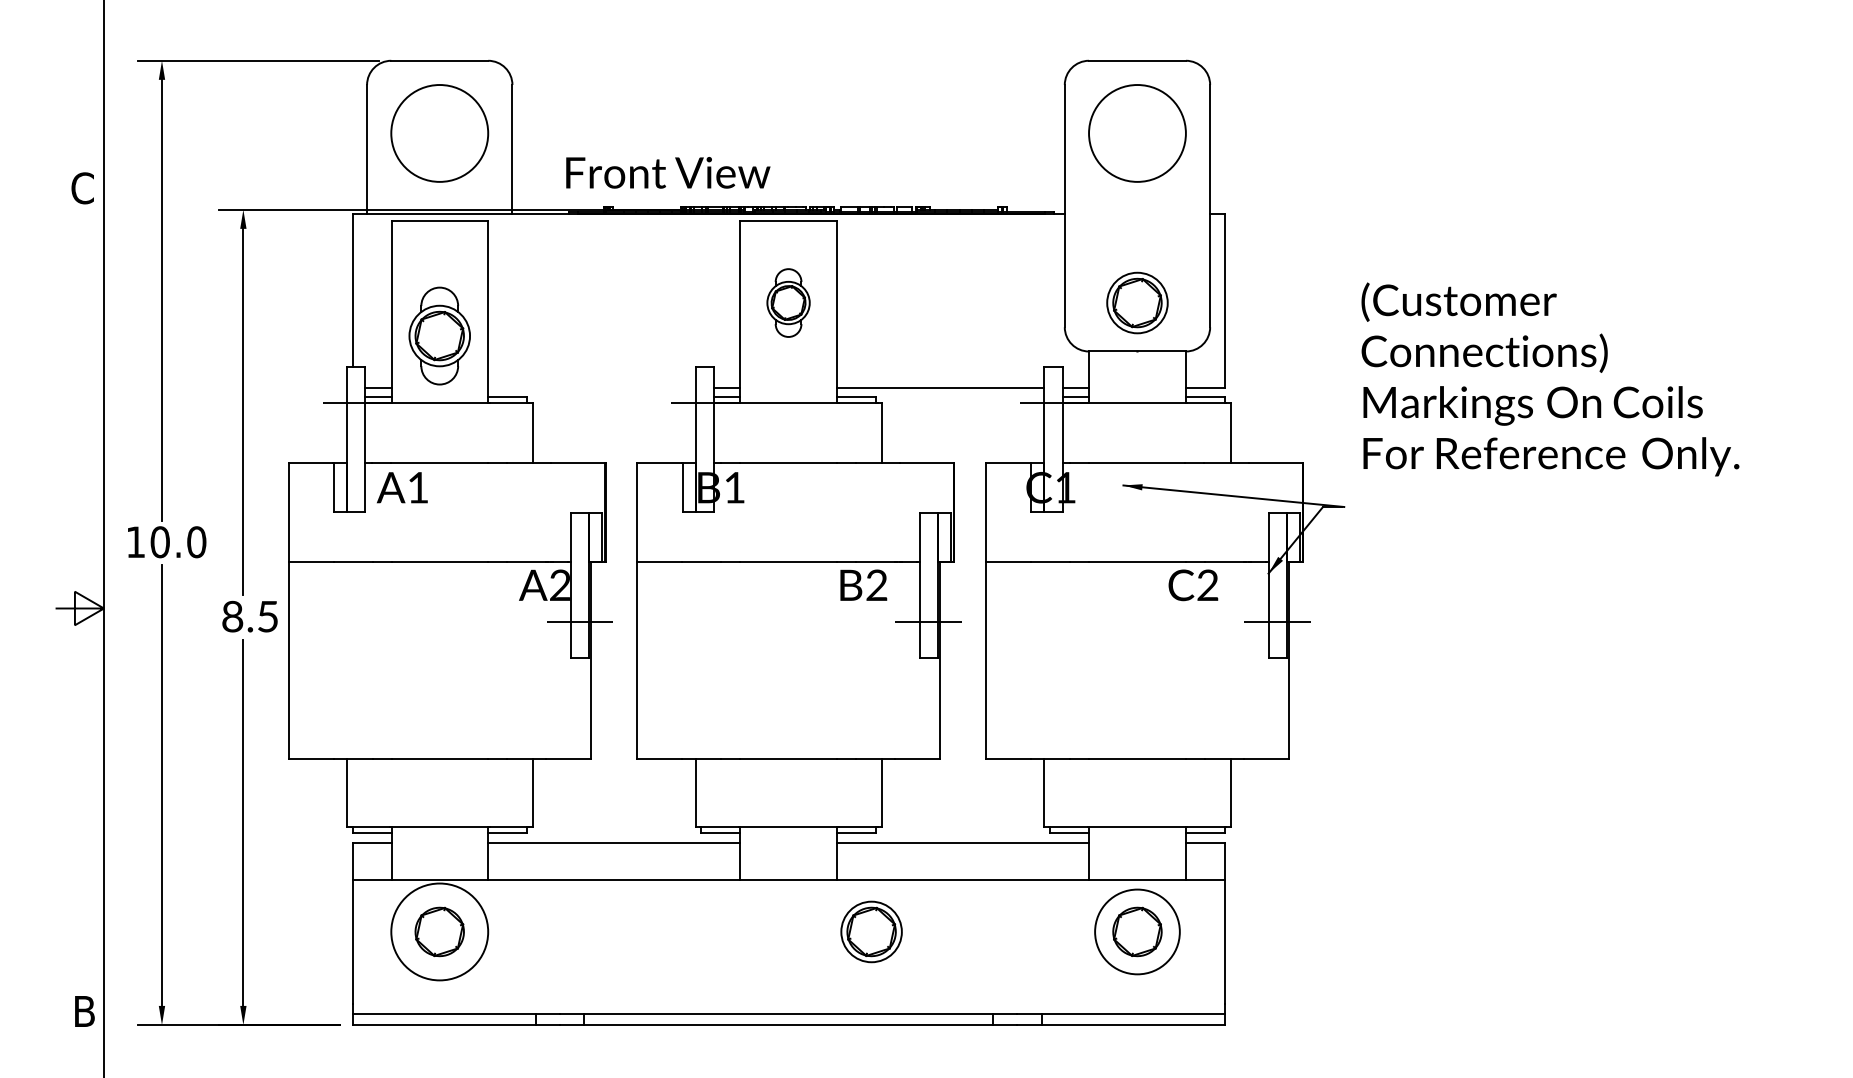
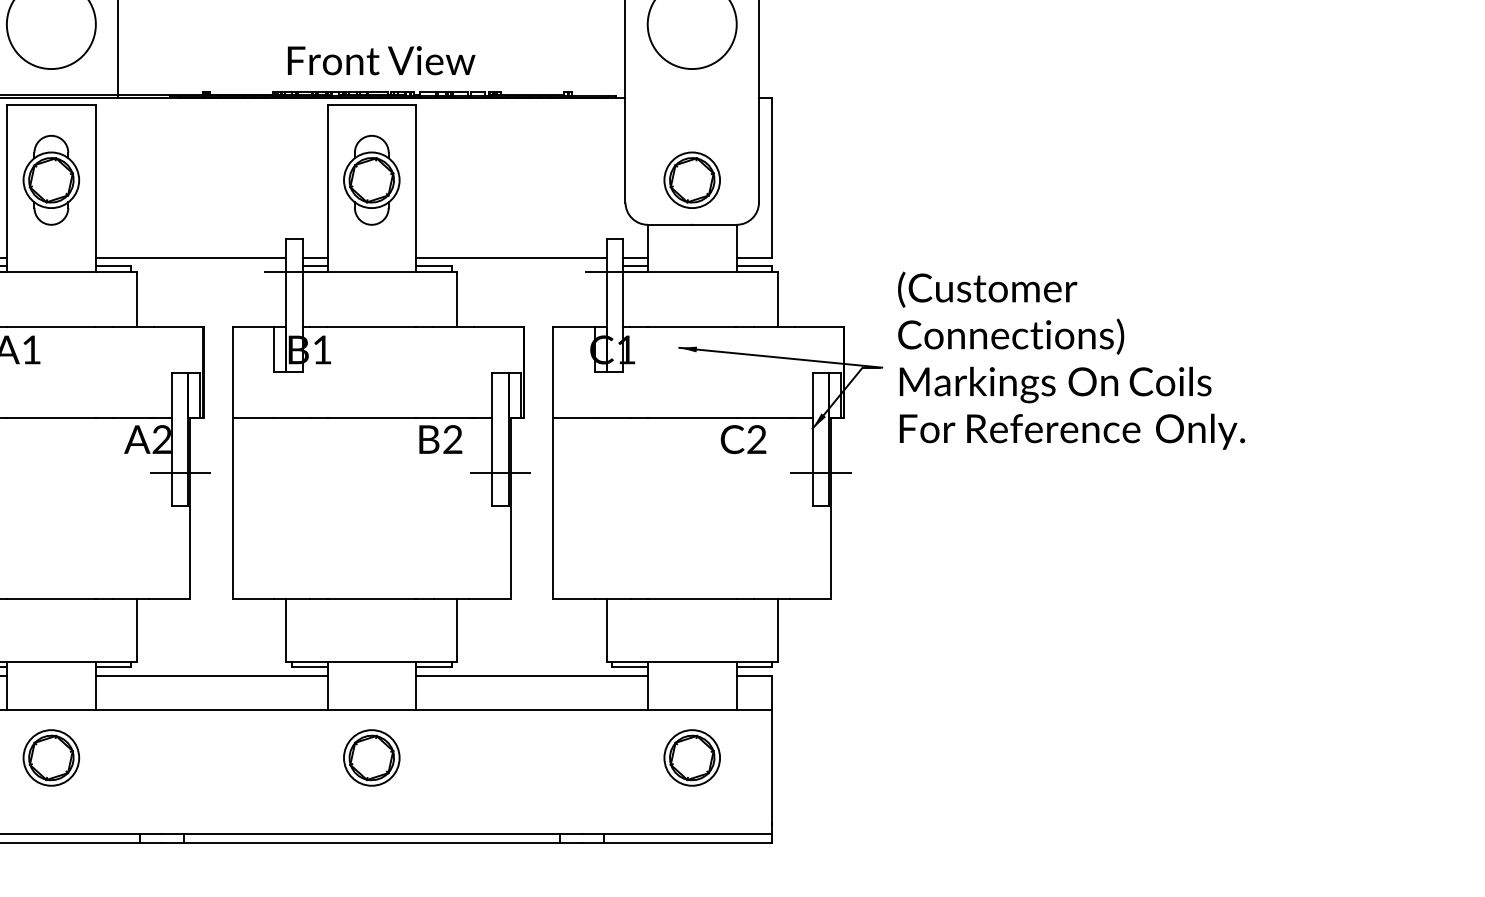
text: (668, 172) -> (381, 60), moved
part: (788, 302) -> (371, 179), size x1.43
part: (439, 335) -> (51, 179), moved
text: (1550, 379) -> (1071, 360), moved
line: (591, 388) -> (190, 258), added
circle: (439, 931) -> (51, 757), size x0.62
part: (871, 931) -> (371, 757), moved
circle: (1137, 931) -> (692, 757), size x0.71

